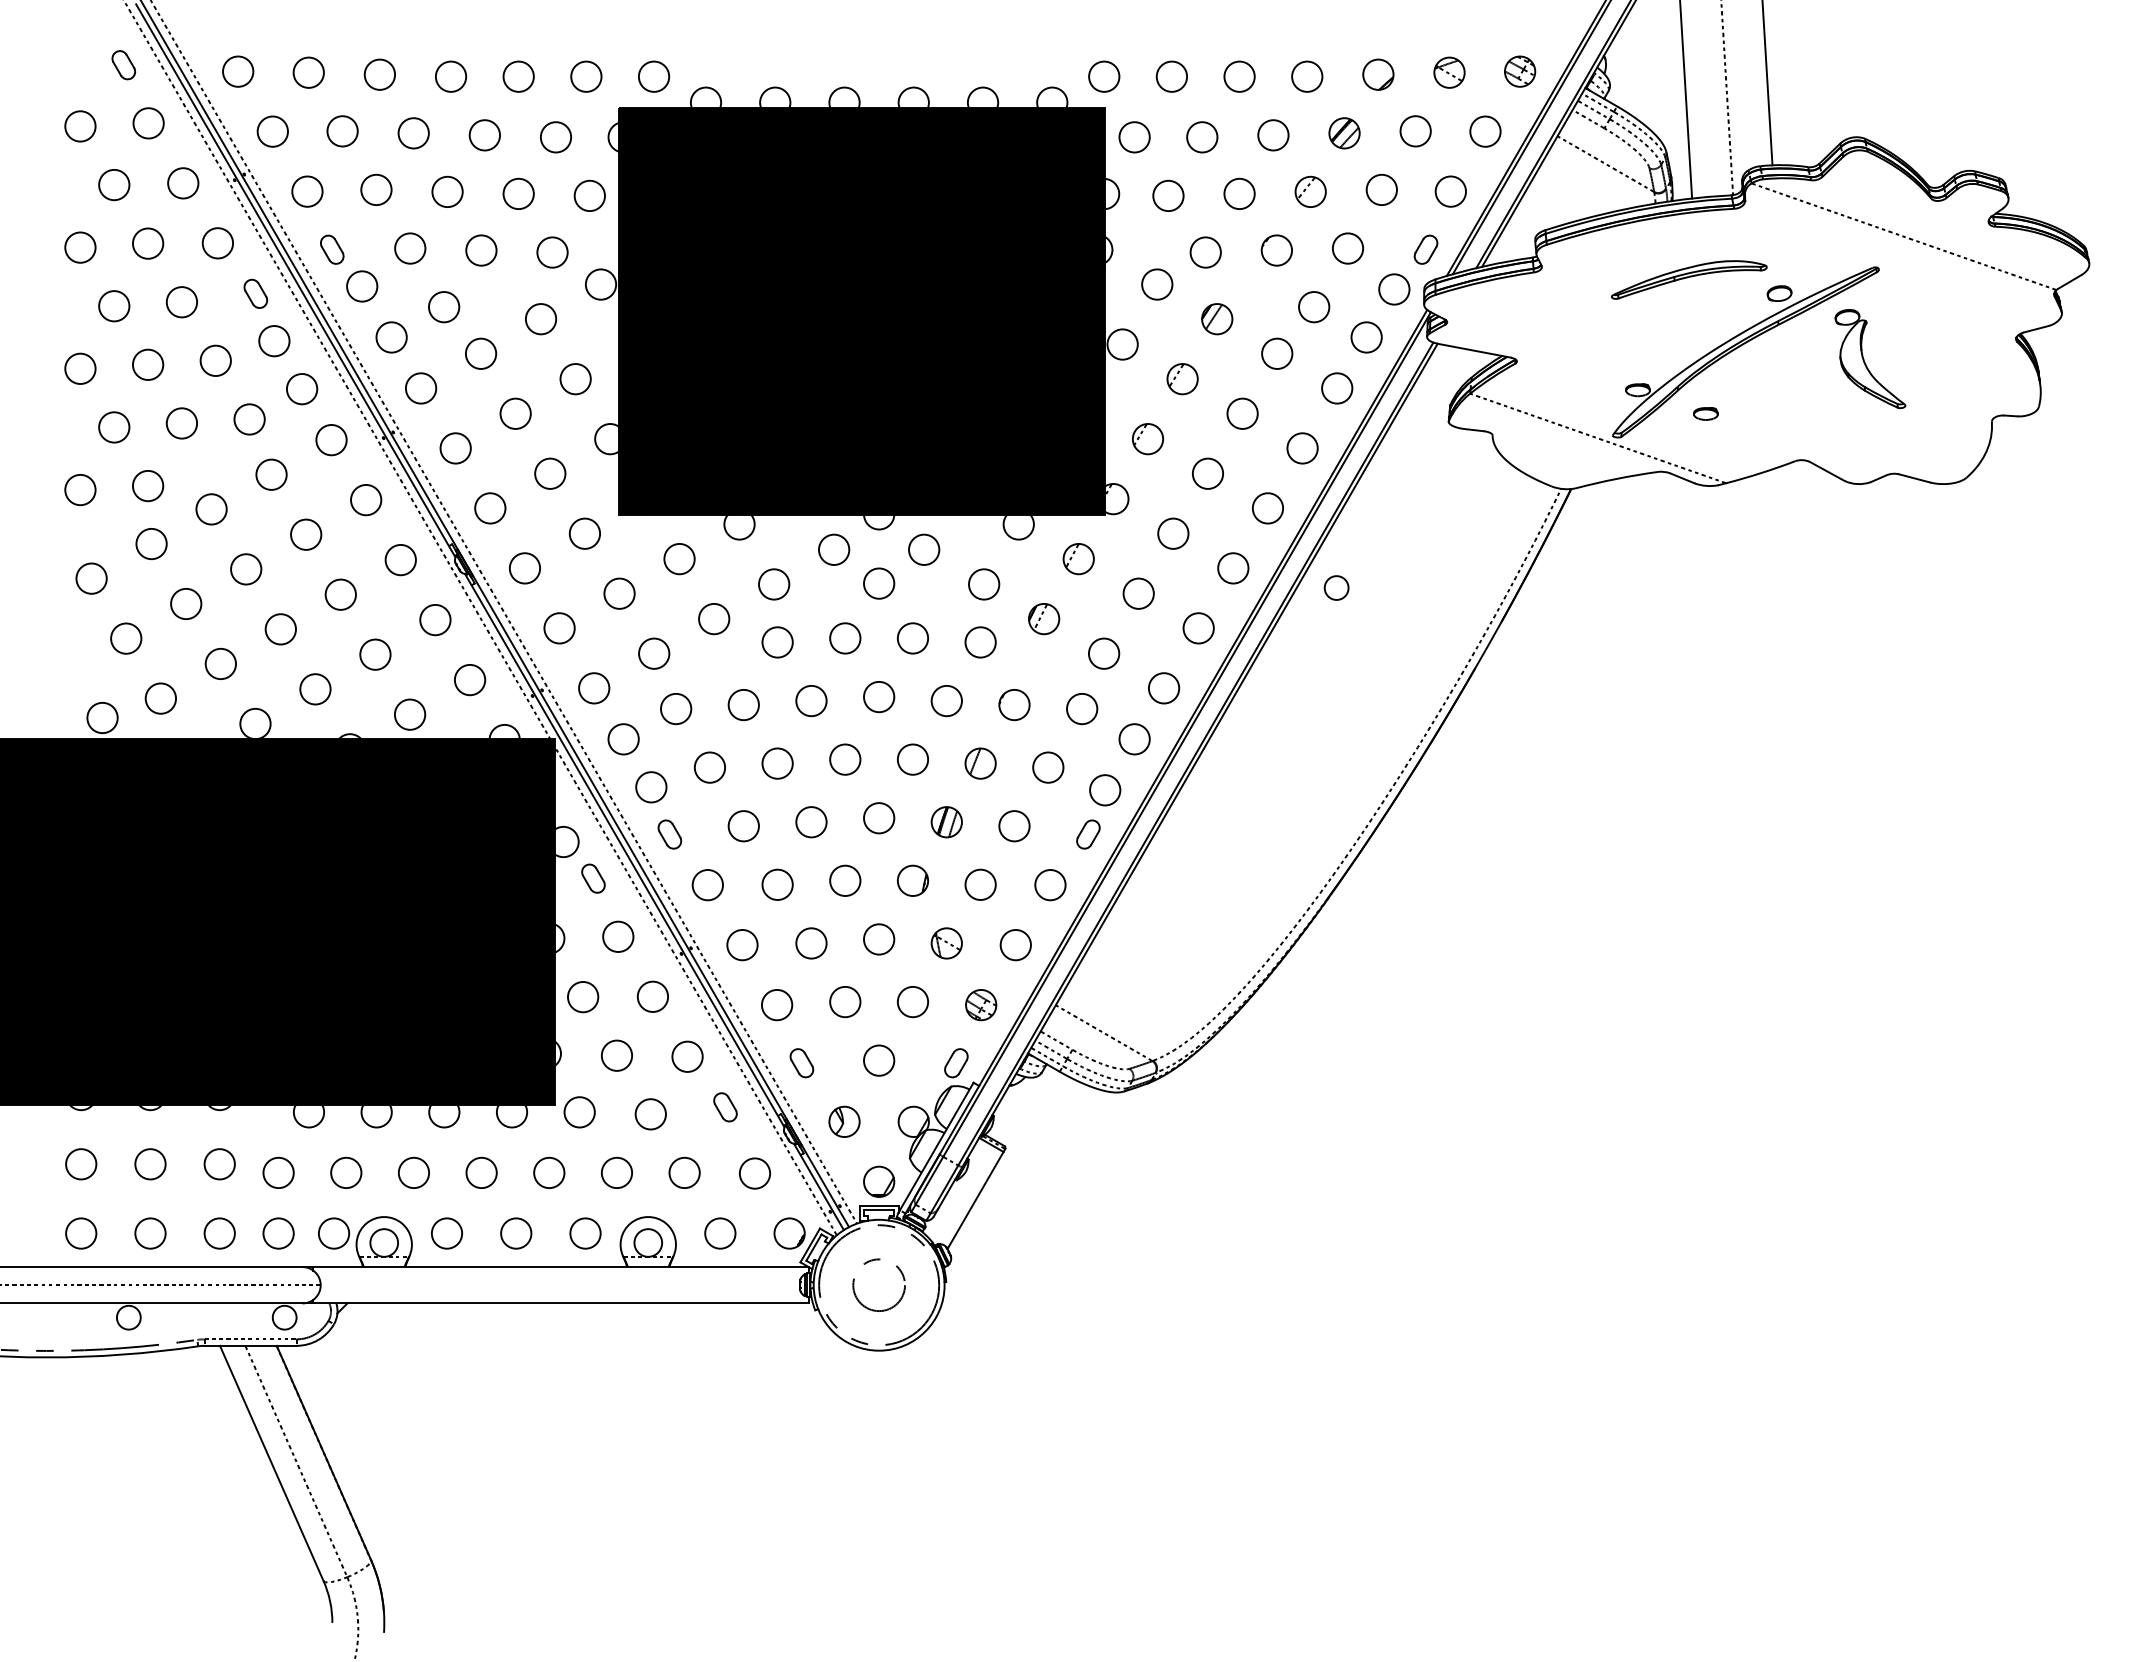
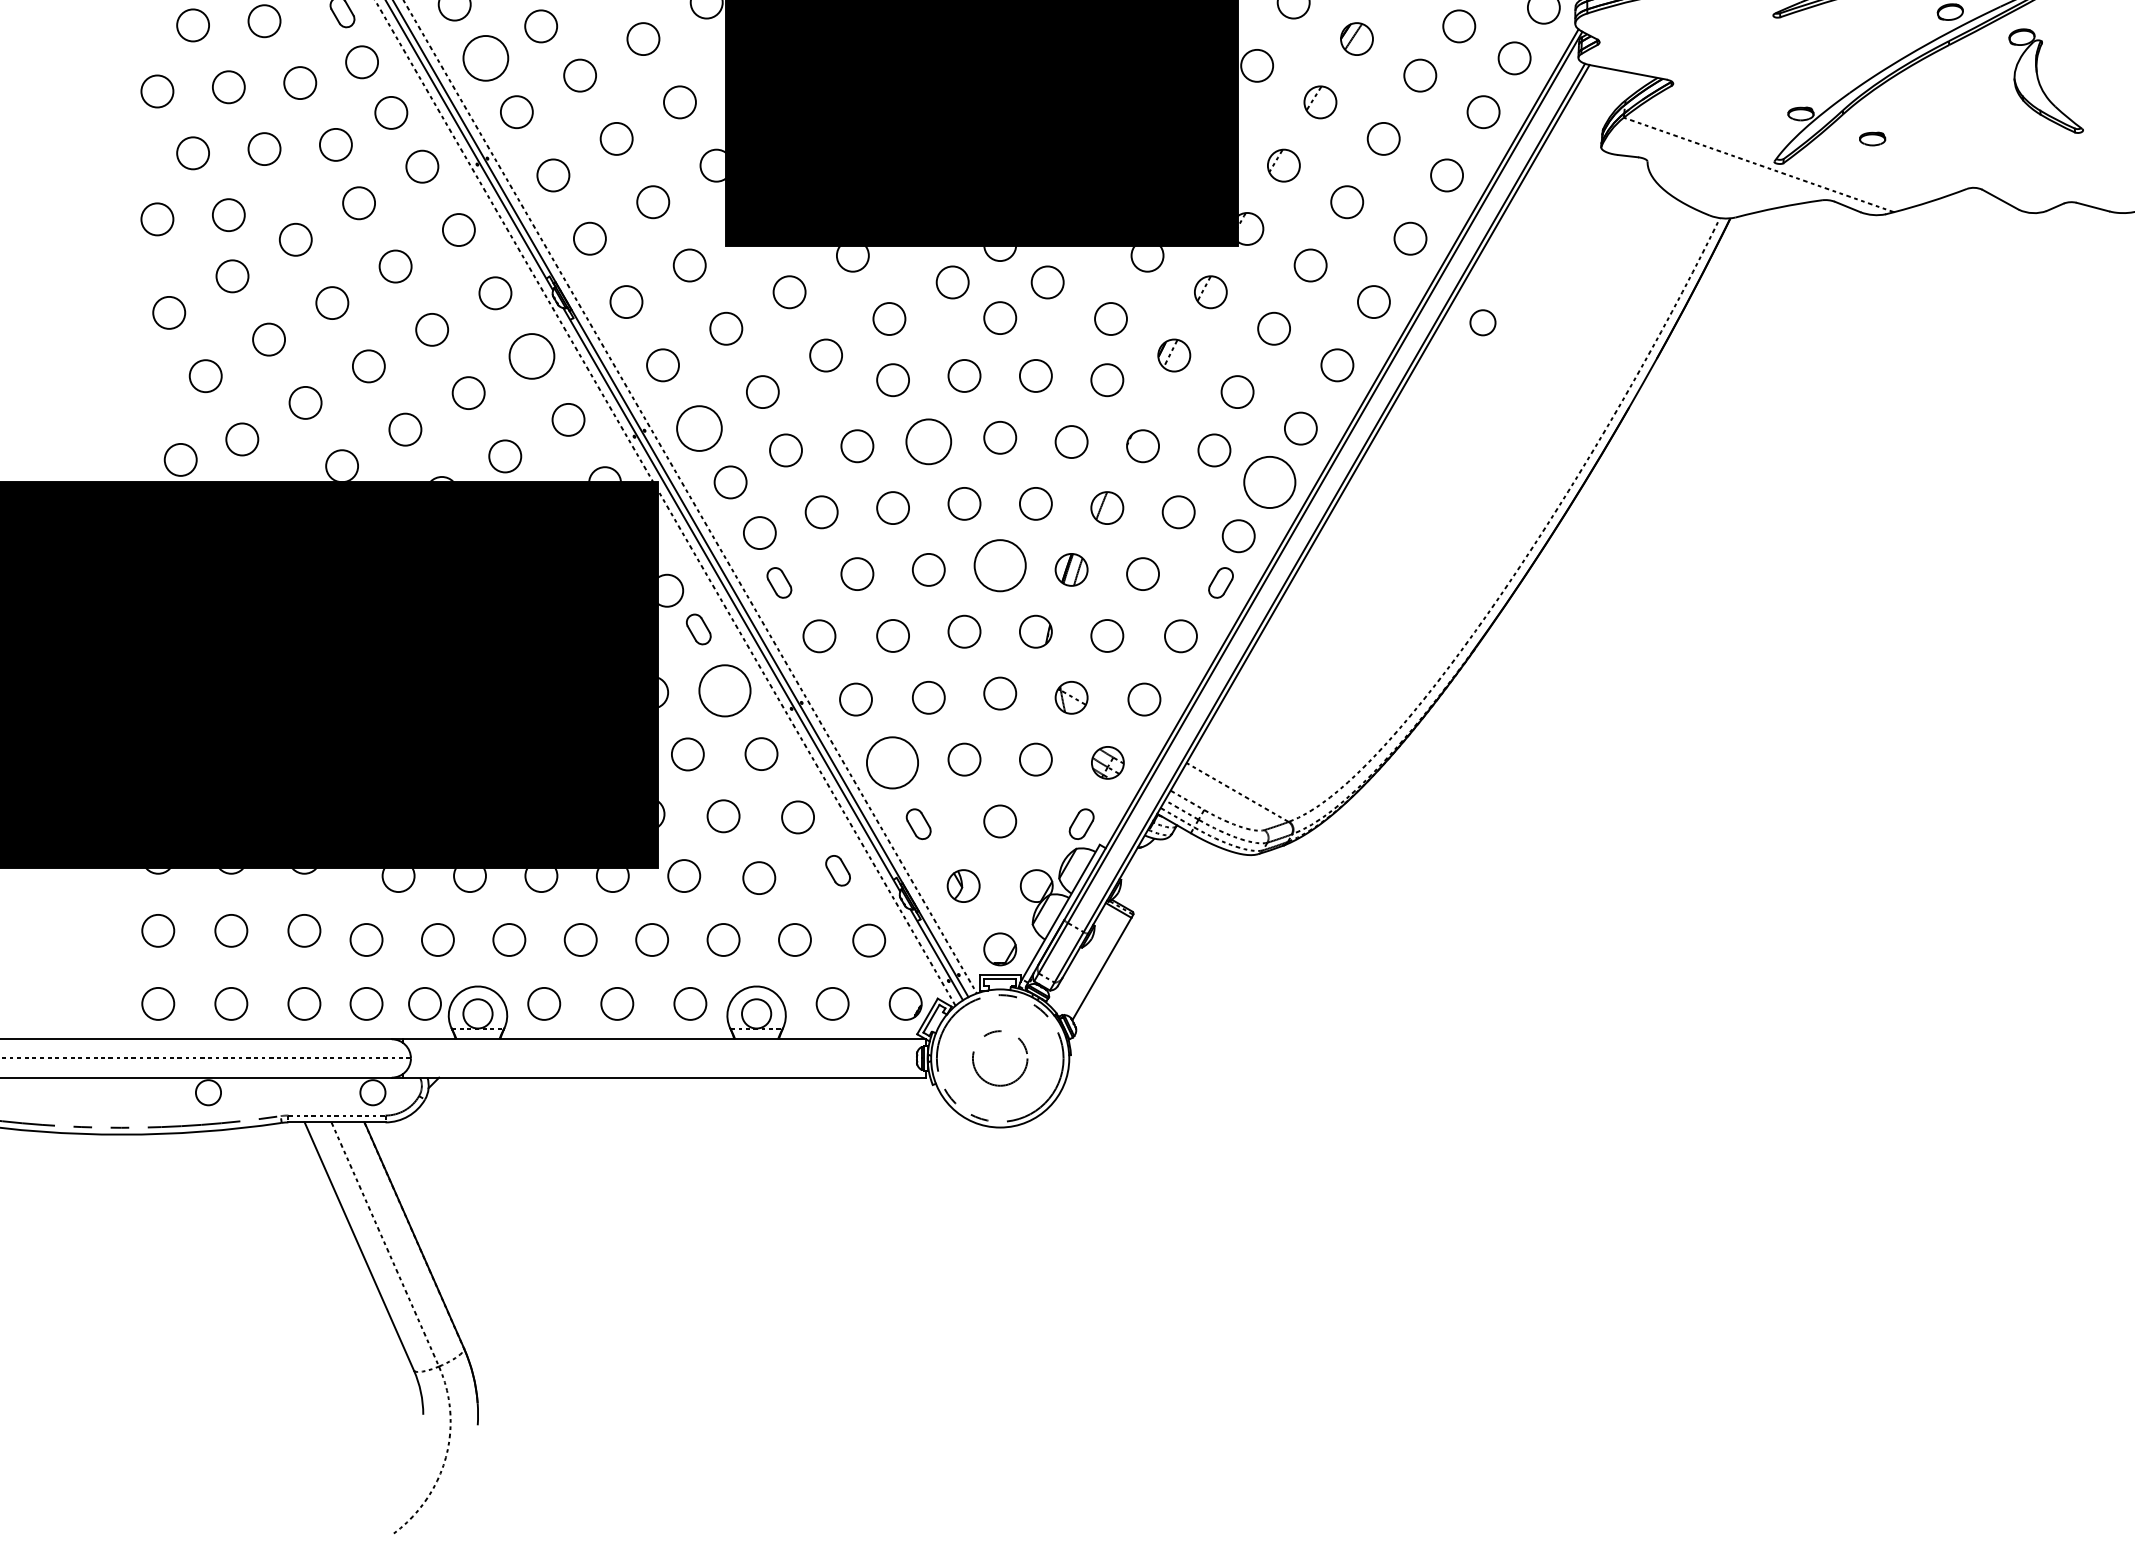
circle: (391, 337) -> (485, 58), size x1.4
circle: (435, 620) -> (532, 357), size x1.4
circle: (594, 688) -> (699, 428), size x1.4
circle: (811, 701) -> (928, 442), size x1.4
circle: (1134, 739) -> (1269, 482), size x1.6
circle: (879, 818) -> (1000, 565), size x1.6
circle: (618, 936) -> (725, 690), size x1.6
circle: (776, 1004) -> (891, 762), size x1.6

